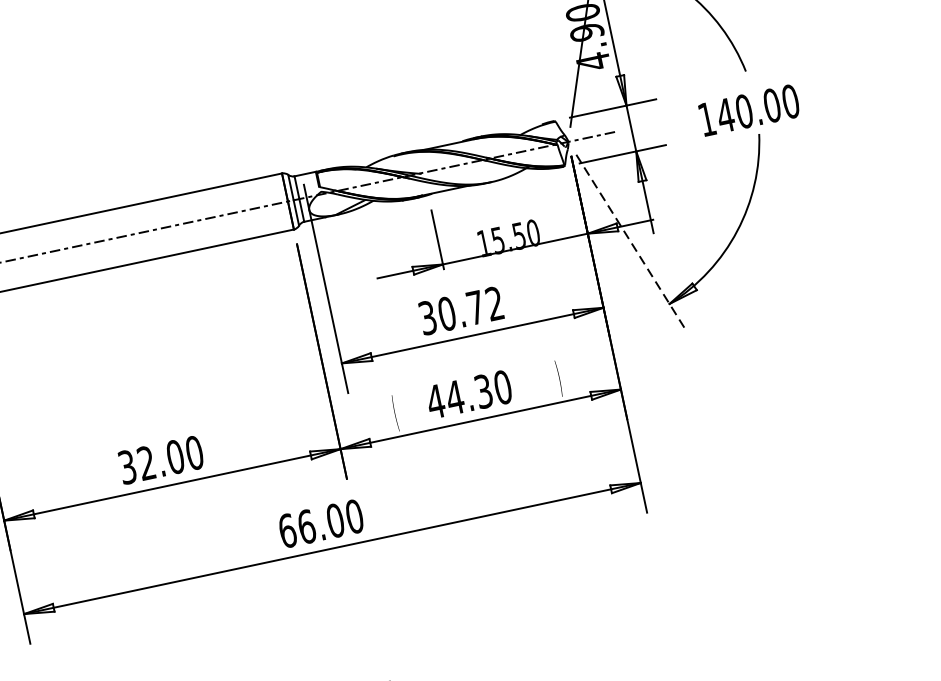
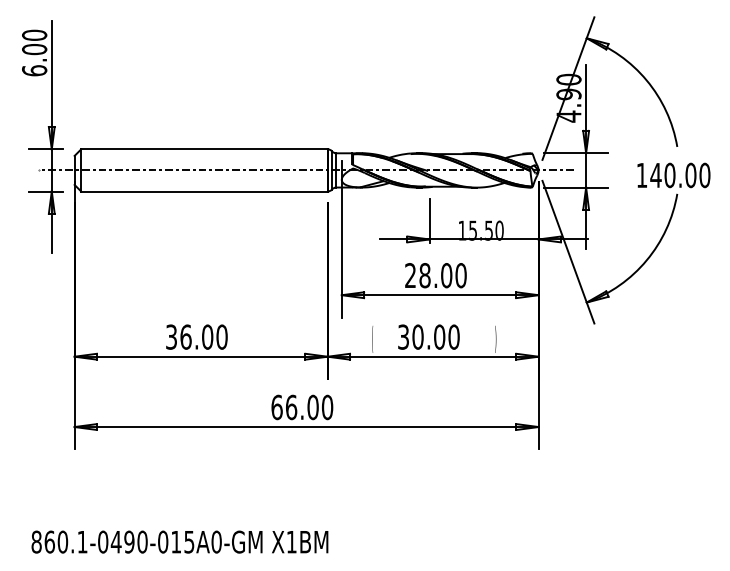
line: (631, 242) -> (568, 252), dashed -> solid
text: (460, 310) -> (435, 275), 30.72 -> 28.00
text: (459, 395) -> (421, 336), 44.30 -> 30.00
text: (145, 462) -> (185, 336), 32.00 -> 36.00

